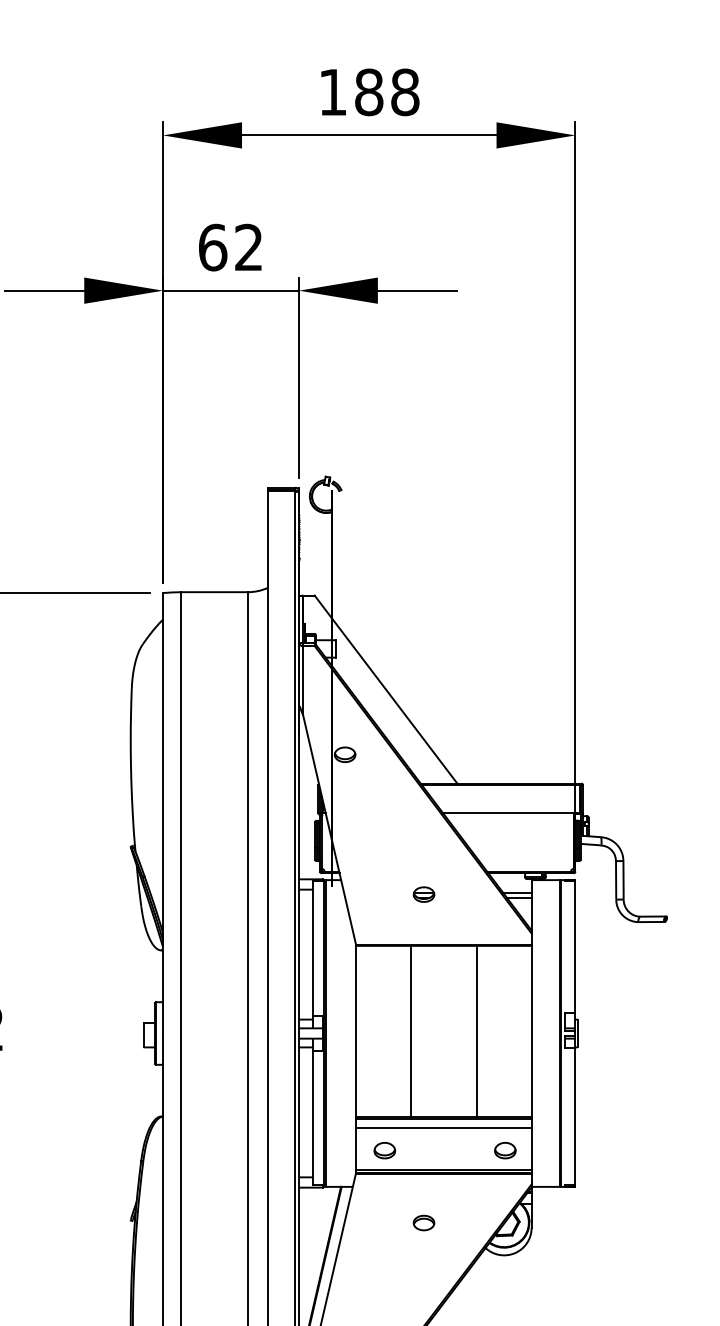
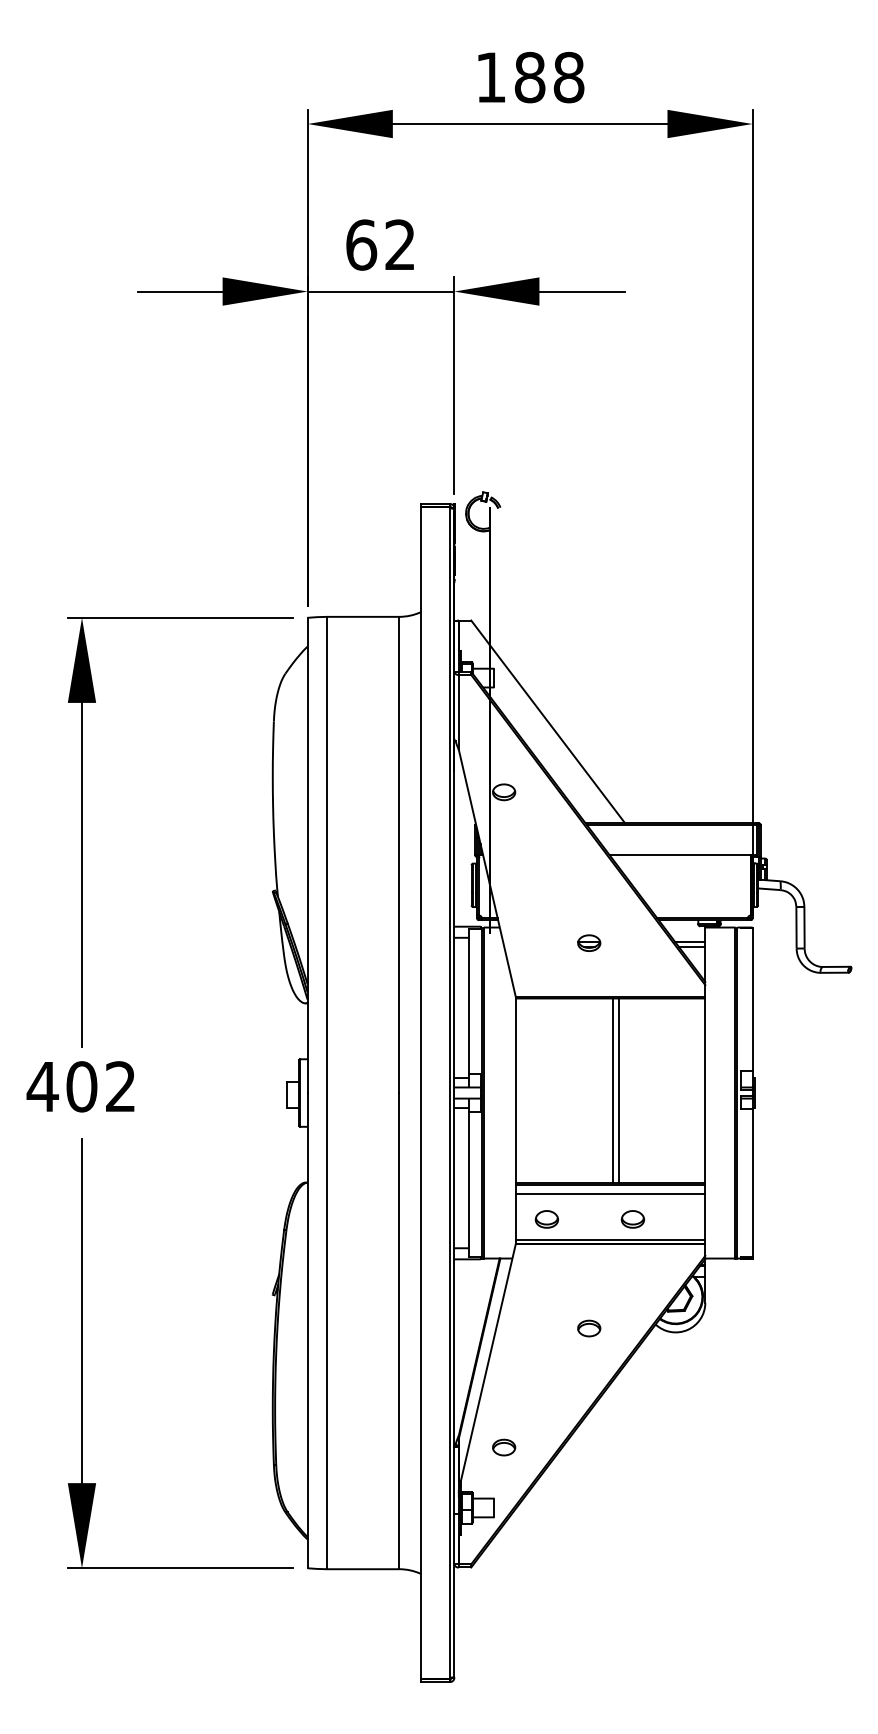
line: (411, 1031) -> (619, 1090), moved
line: (477, 1031) -> (613, 1090), moved
part: (504, 1150) -> (632, 1219), moved
part: (424, 1223) -> (589, 1328), moved

